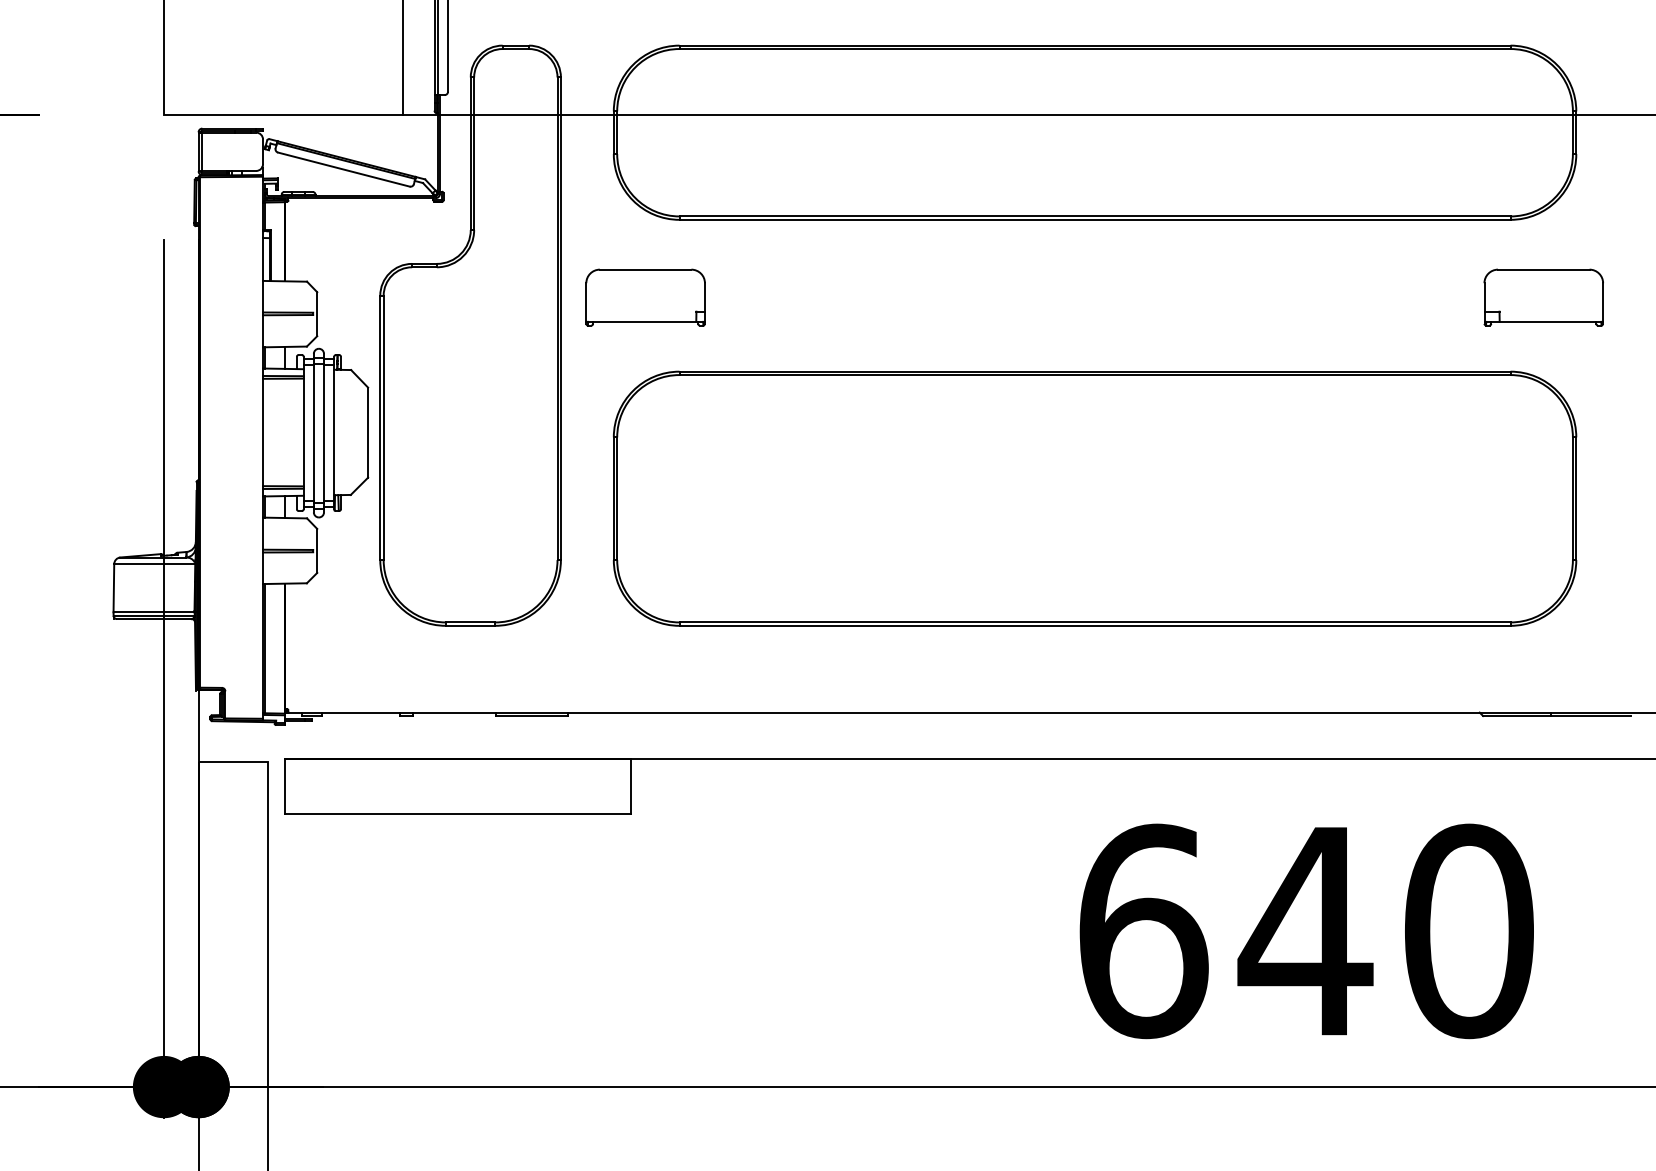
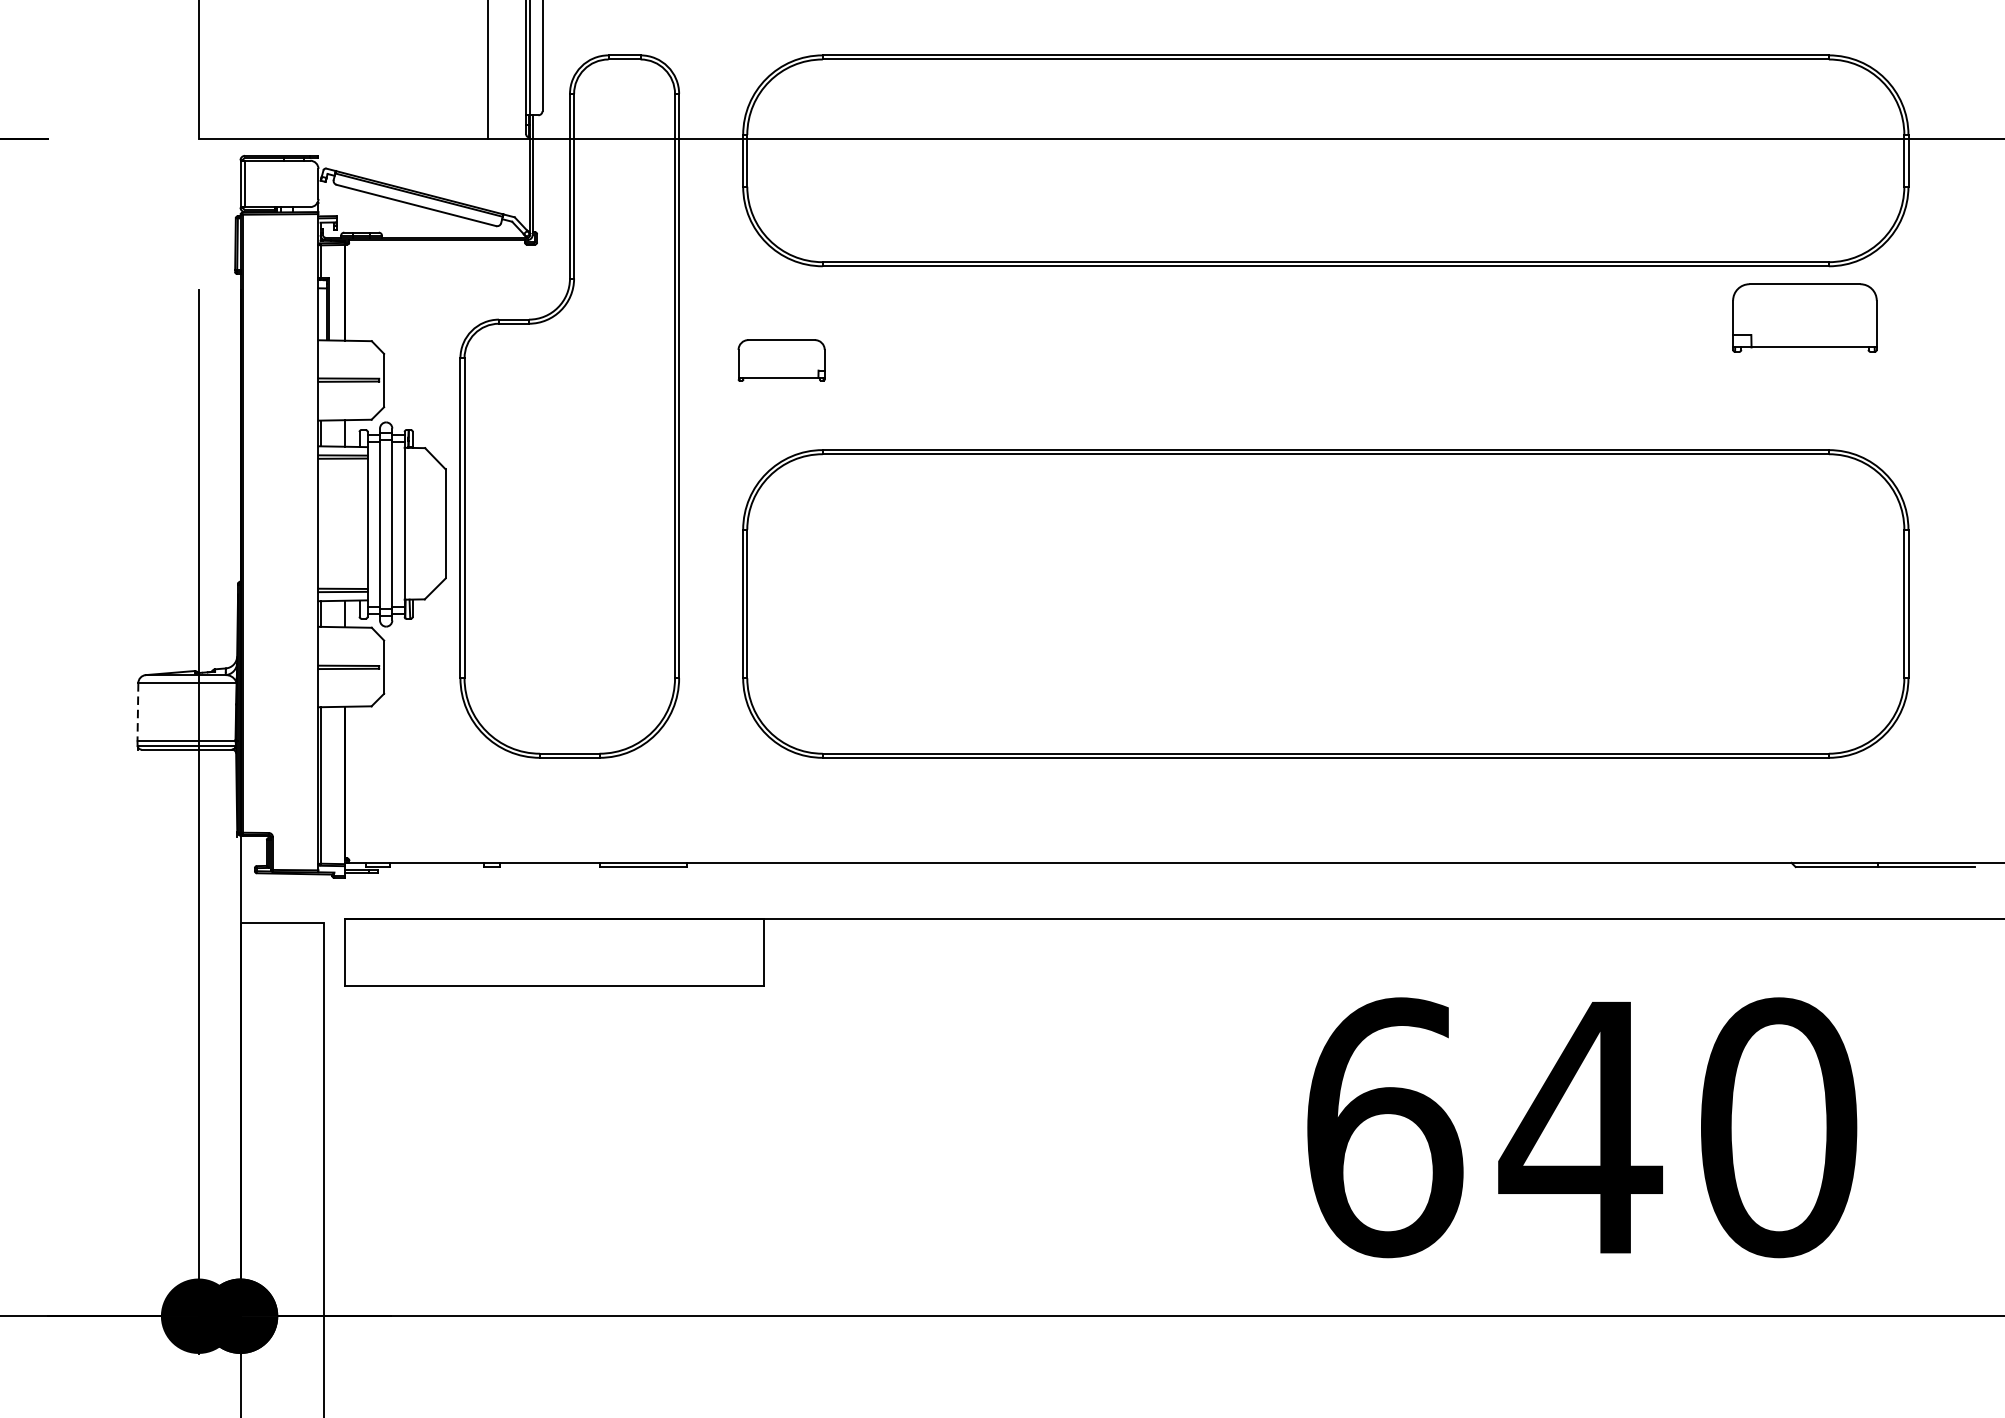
part: (645, 297) -> (781, 360), size x0.6
part: (1543, 297) -> (1804, 317), moved
line: (113, 588) -> (137, 712), solid -> dashed

